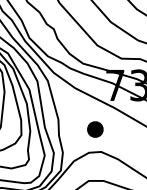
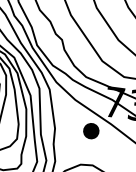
part: (95, 129) -> (91, 131), moved

